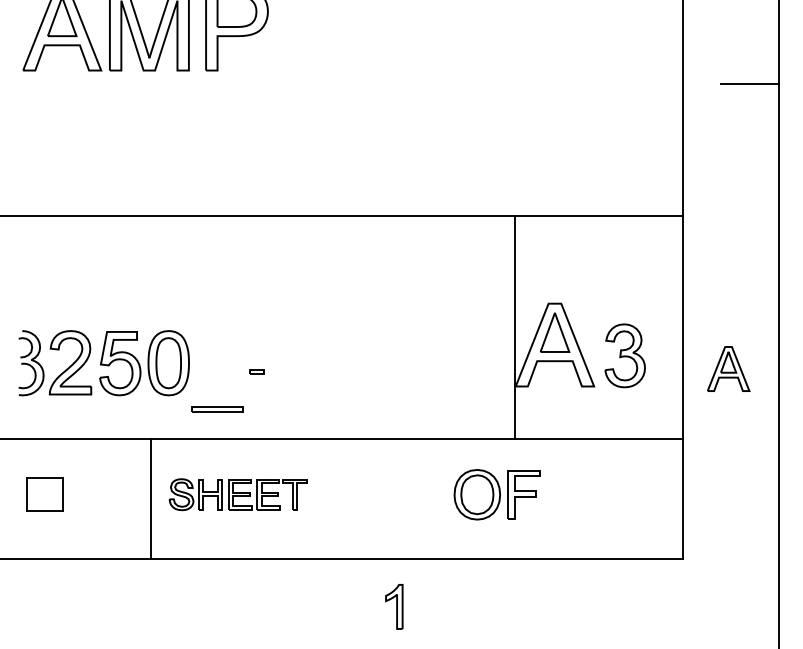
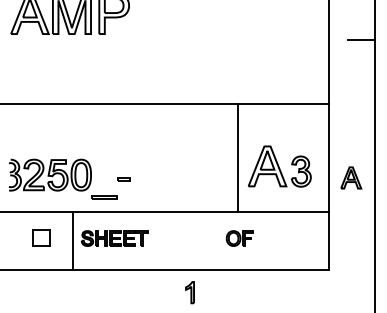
line: (515, 326) -> (238, 157), moved
part: (256, 372) -> (123, 179), size x1.67
part: (44, 492) -> (41, 237), moved
part: (496, 494) -> (239, 238), size x0.62

